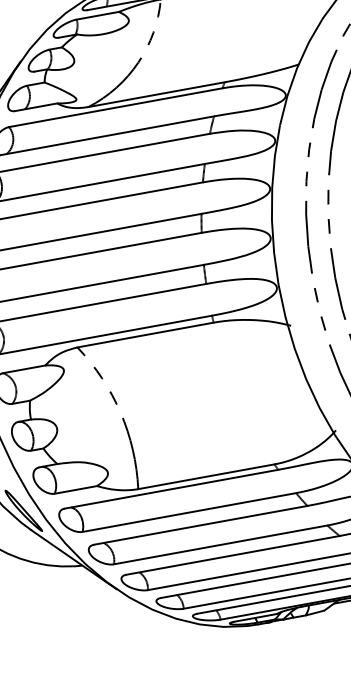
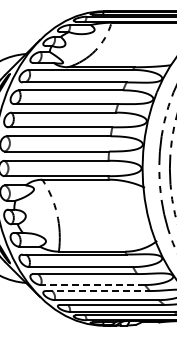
line: (219, 546) -> (92, 285), solid -> dashed
line: (232, 556) -> (97, 291), solid -> dashed

